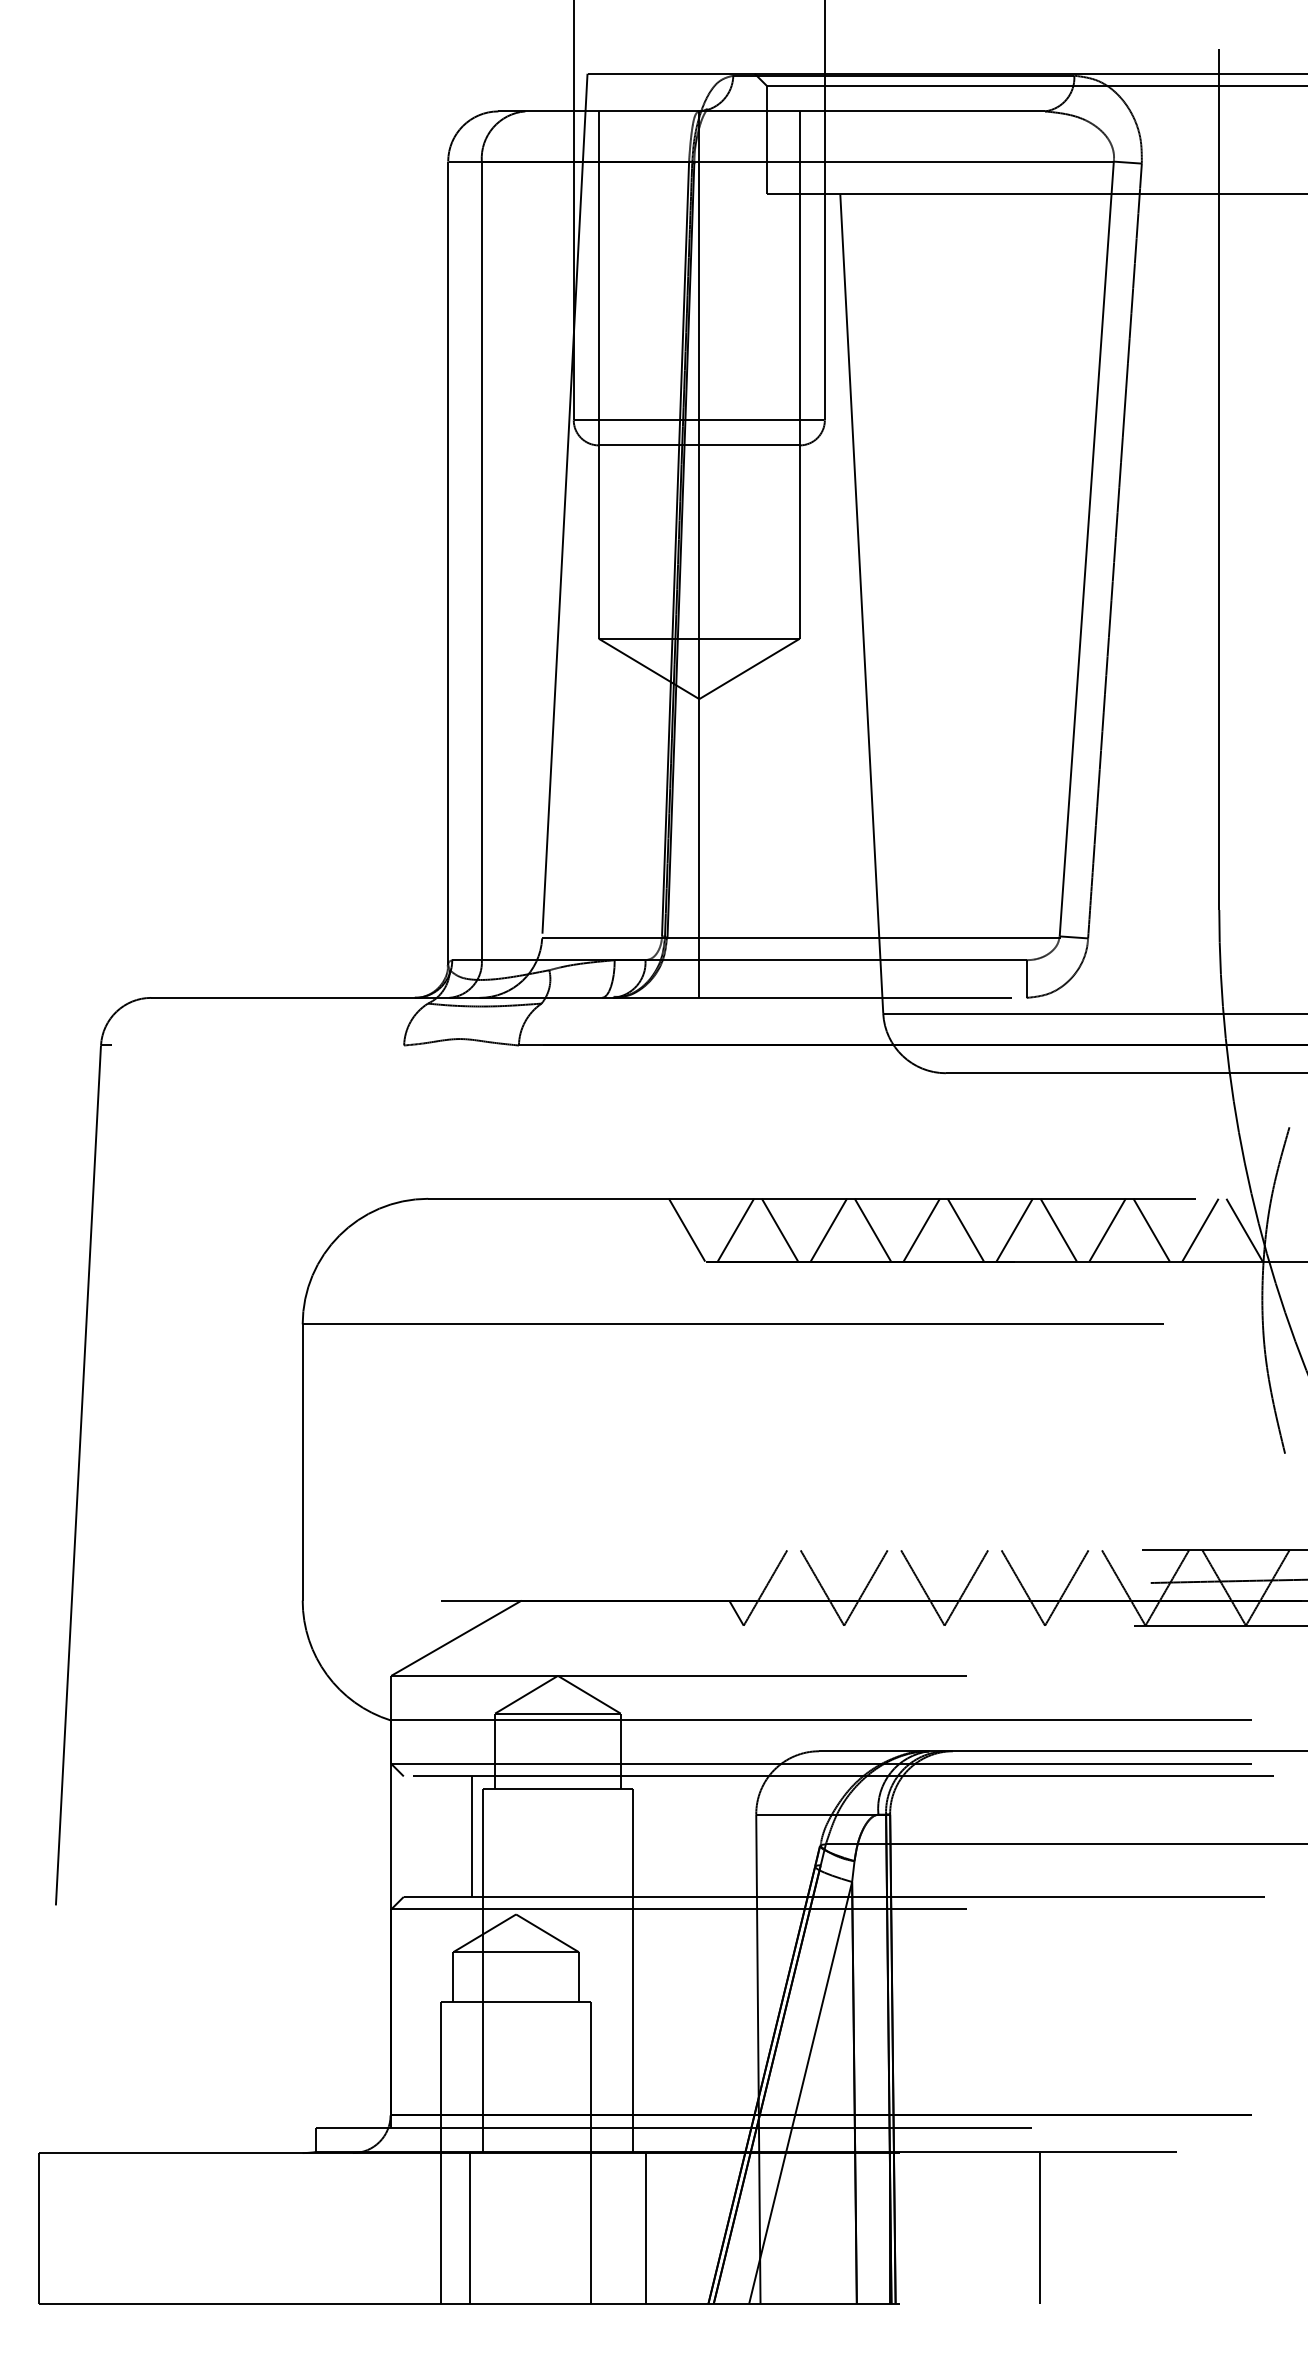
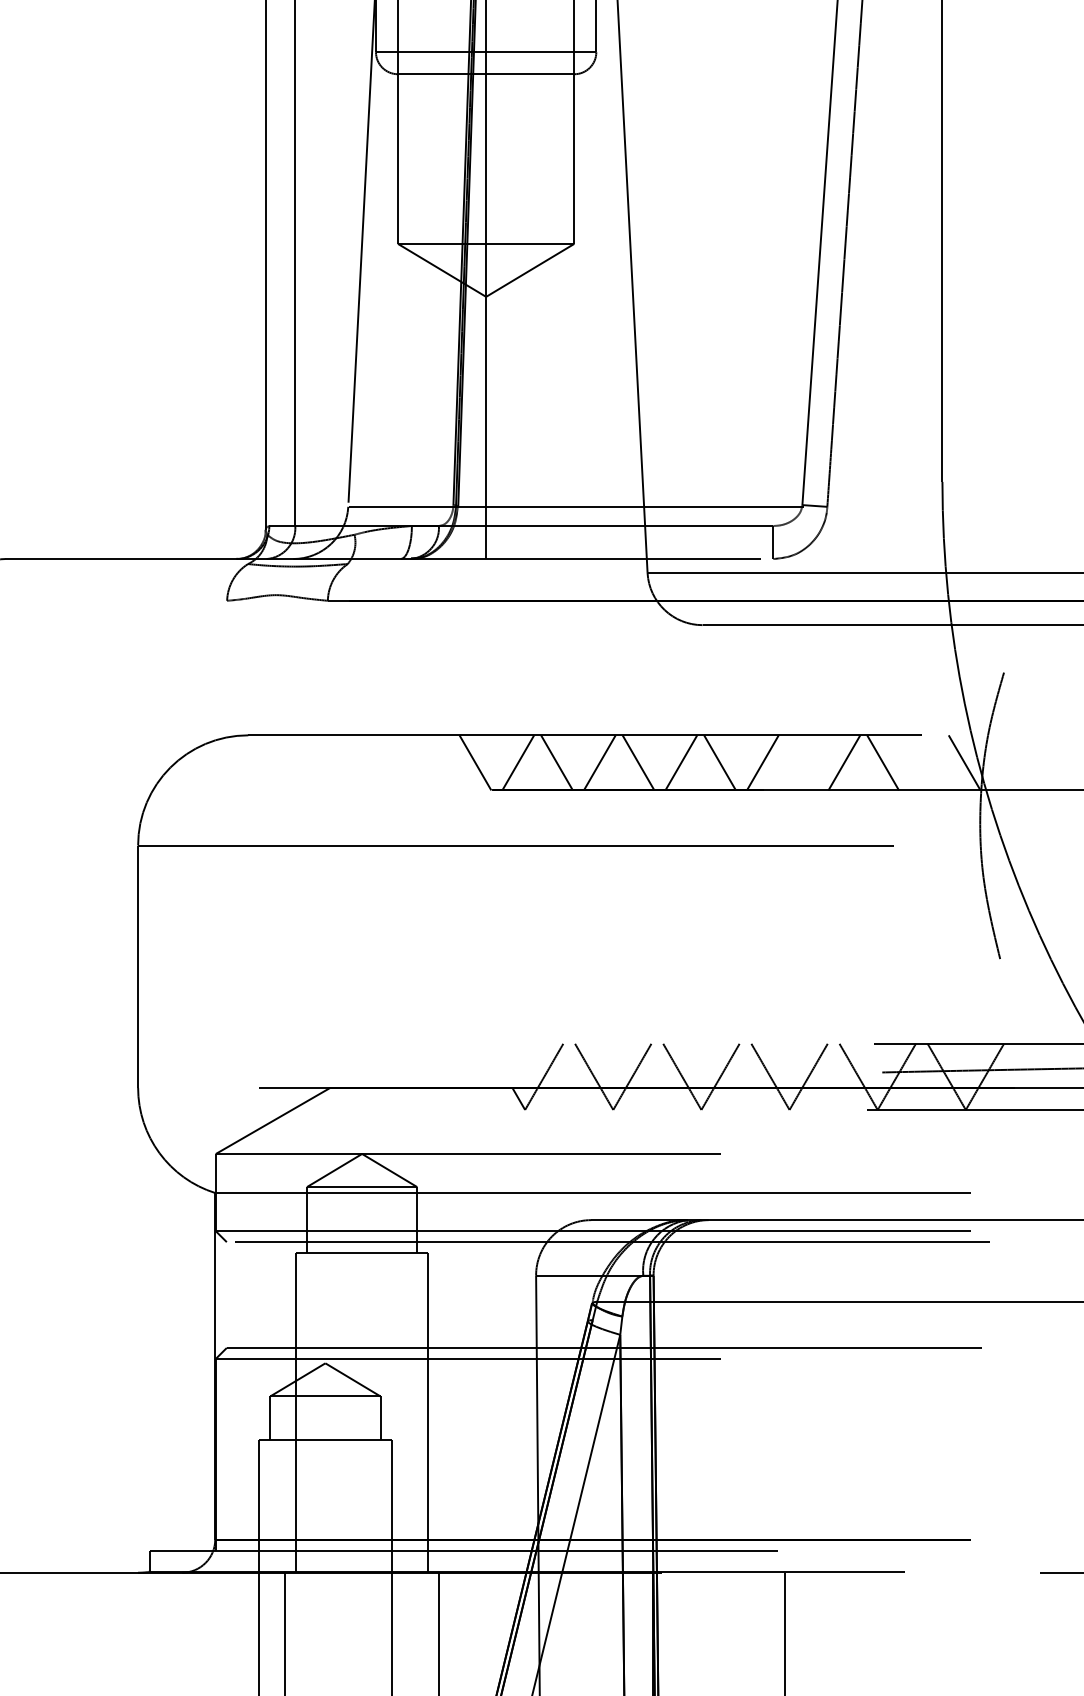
line: (1058, 1229) -> (801, 762), removed
line: (1200, 1229) -> (925, 762), removed
line: (471, 1836) -> (286, 1294), removed

